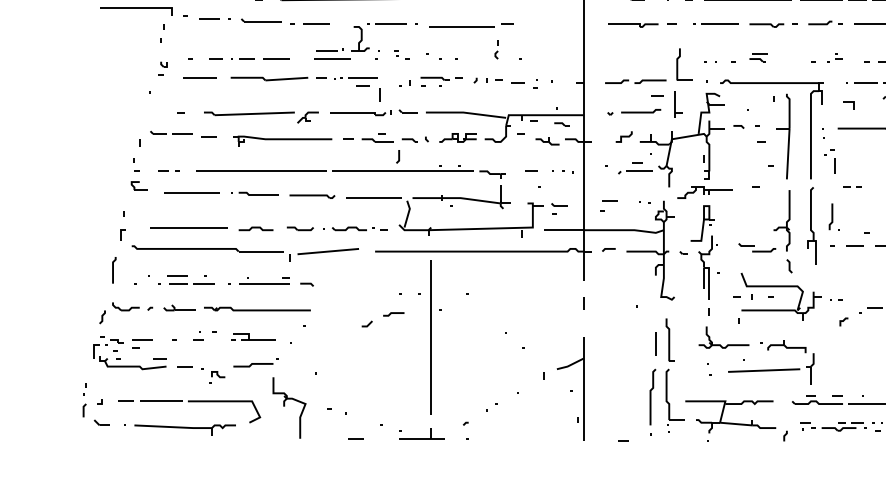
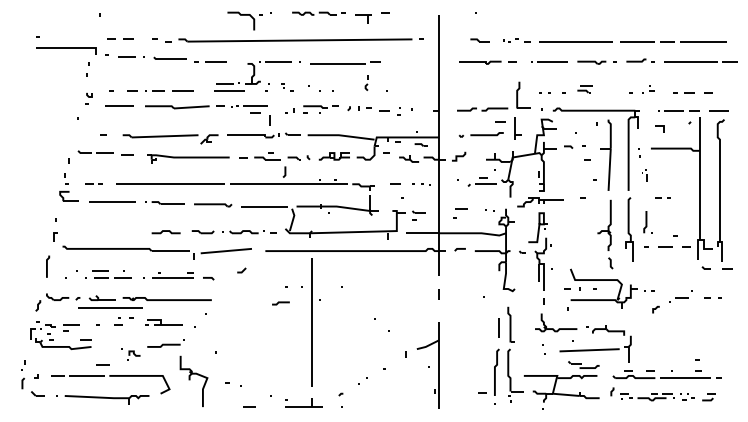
curve: (624, 136) -> (459, 156), moved
part: (830, 160) -> (644, 175), size x0.6
part: (138, 186) -> (68, 196), size x1.4
line: (189, 226) -> (110, 307), moved
part: (756, 247) -> (583, 364), moved
line: (368, 324) -> (242, 270), moved
line: (184, 366) -> (102, 364), moved
line: (785, 435) -> (612, 391), moved
line: (623, 440) -> (482, 392), moved

